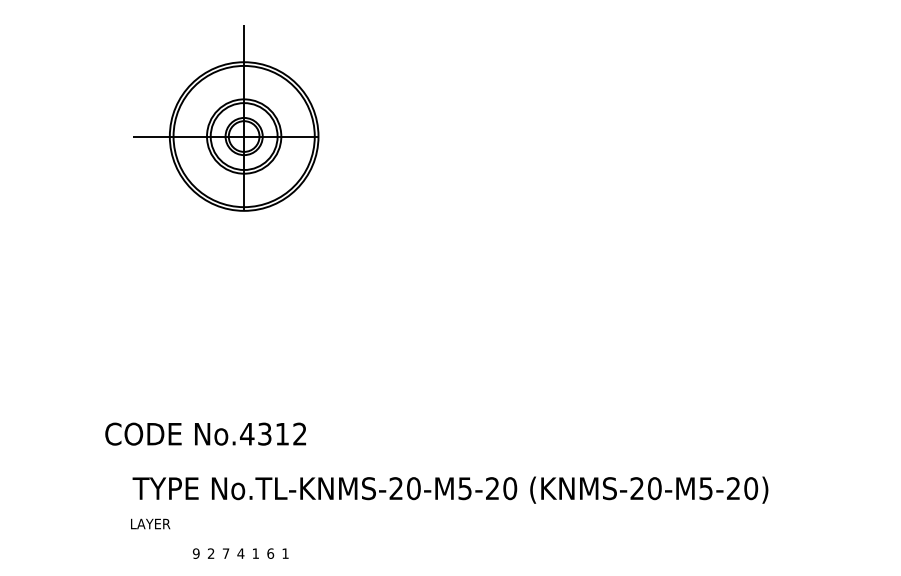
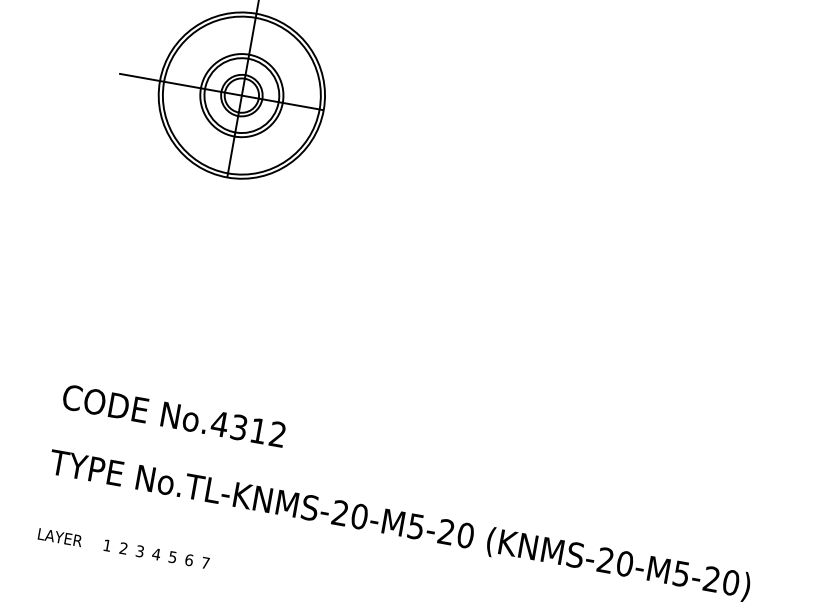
text: (205, 433) -> (173, 415), moved
text: (150, 523) -> (60, 537), moved
text: (195, 553) -> (106, 545), 9 -> 1
text: (225, 553) -> (139, 551), 7 -> 3
text: (255, 553) -> (172, 557), 1 -> 5
text: (285, 553) -> (205, 562), 1 -> 7

